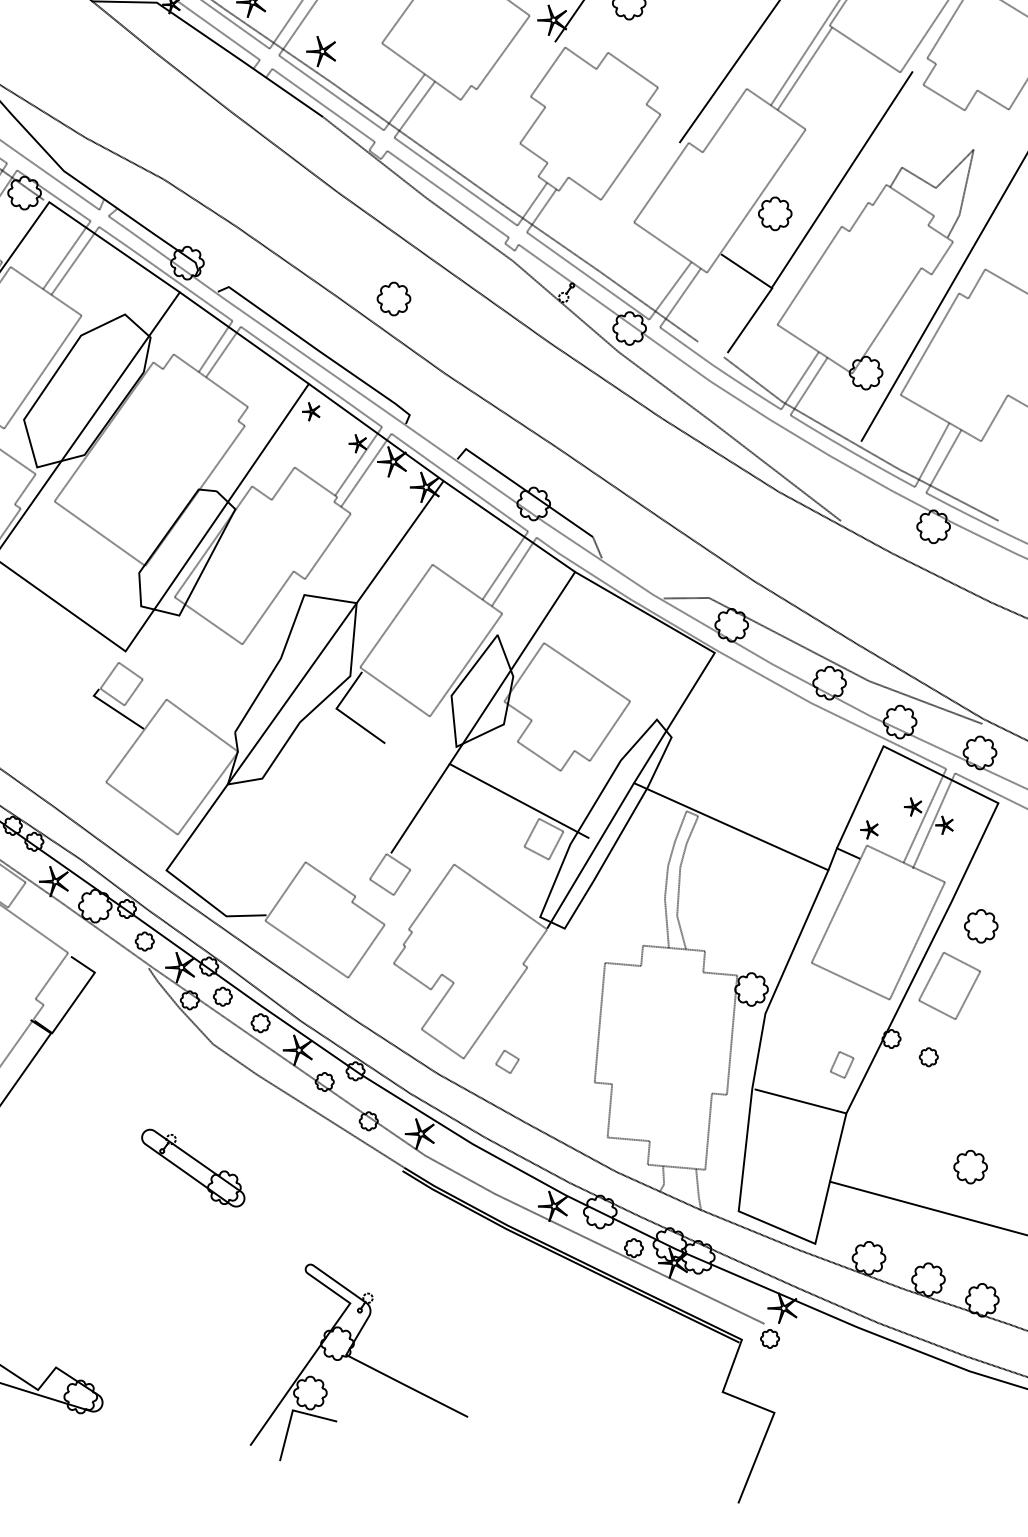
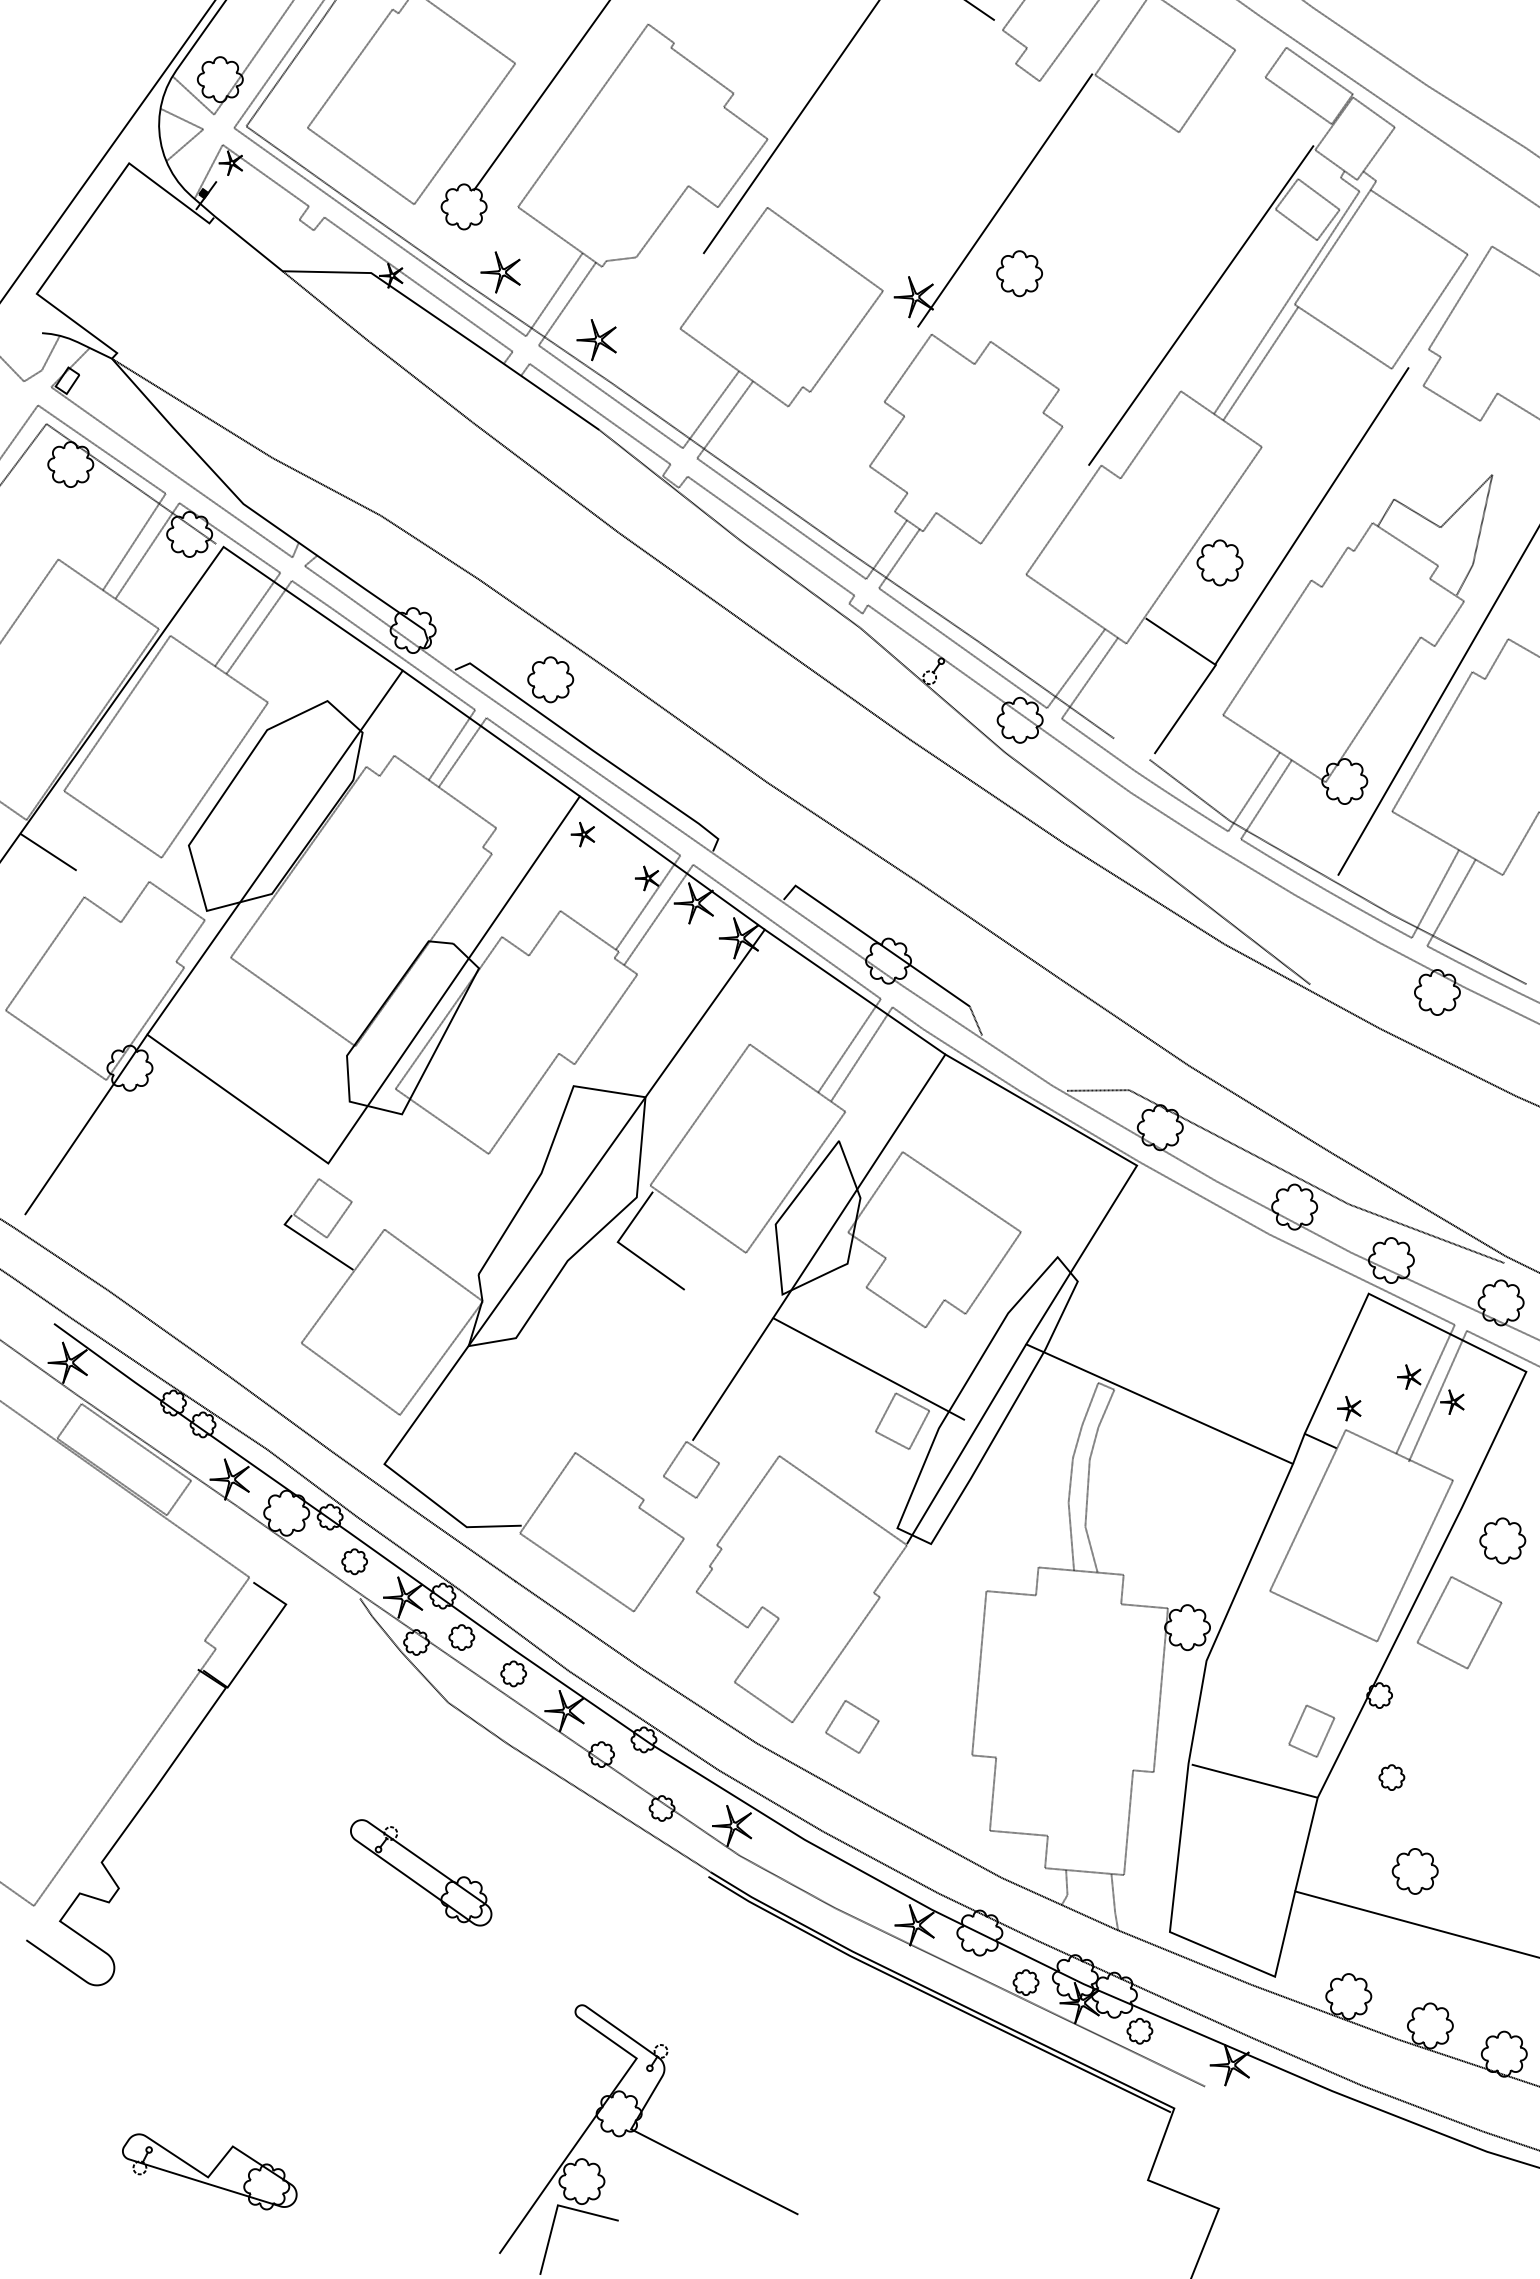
part: (393, 298) -> (550, 679), moved
part: (928, 1057) -> (1391, 1777), moved
part: (507, 1061) -> (852, 1726), size x1.67
part: (841, 1064) -> (1311, 1730), size x1.43
part: (970, 1167) -> (1414, 1871), moved
part: (769, 1339) -> (1139, 2031), moved

